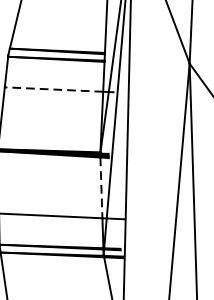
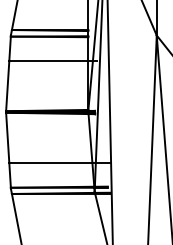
line: (53, 89) -> (48, 61), dashed -> solid
line: (101, 187) -> (90, 138), dashed -> solid

